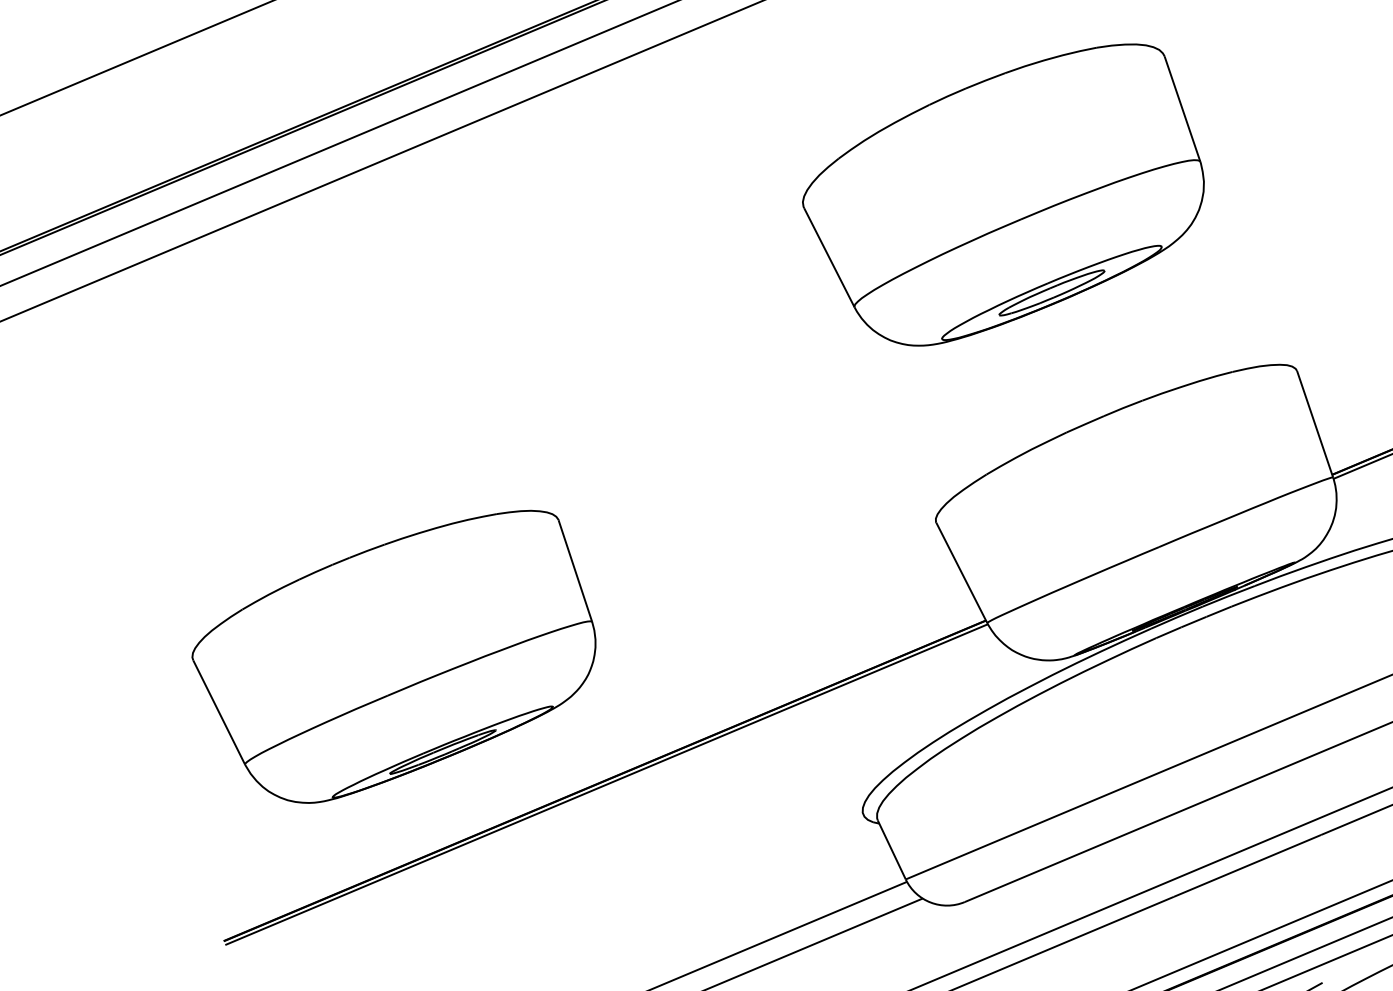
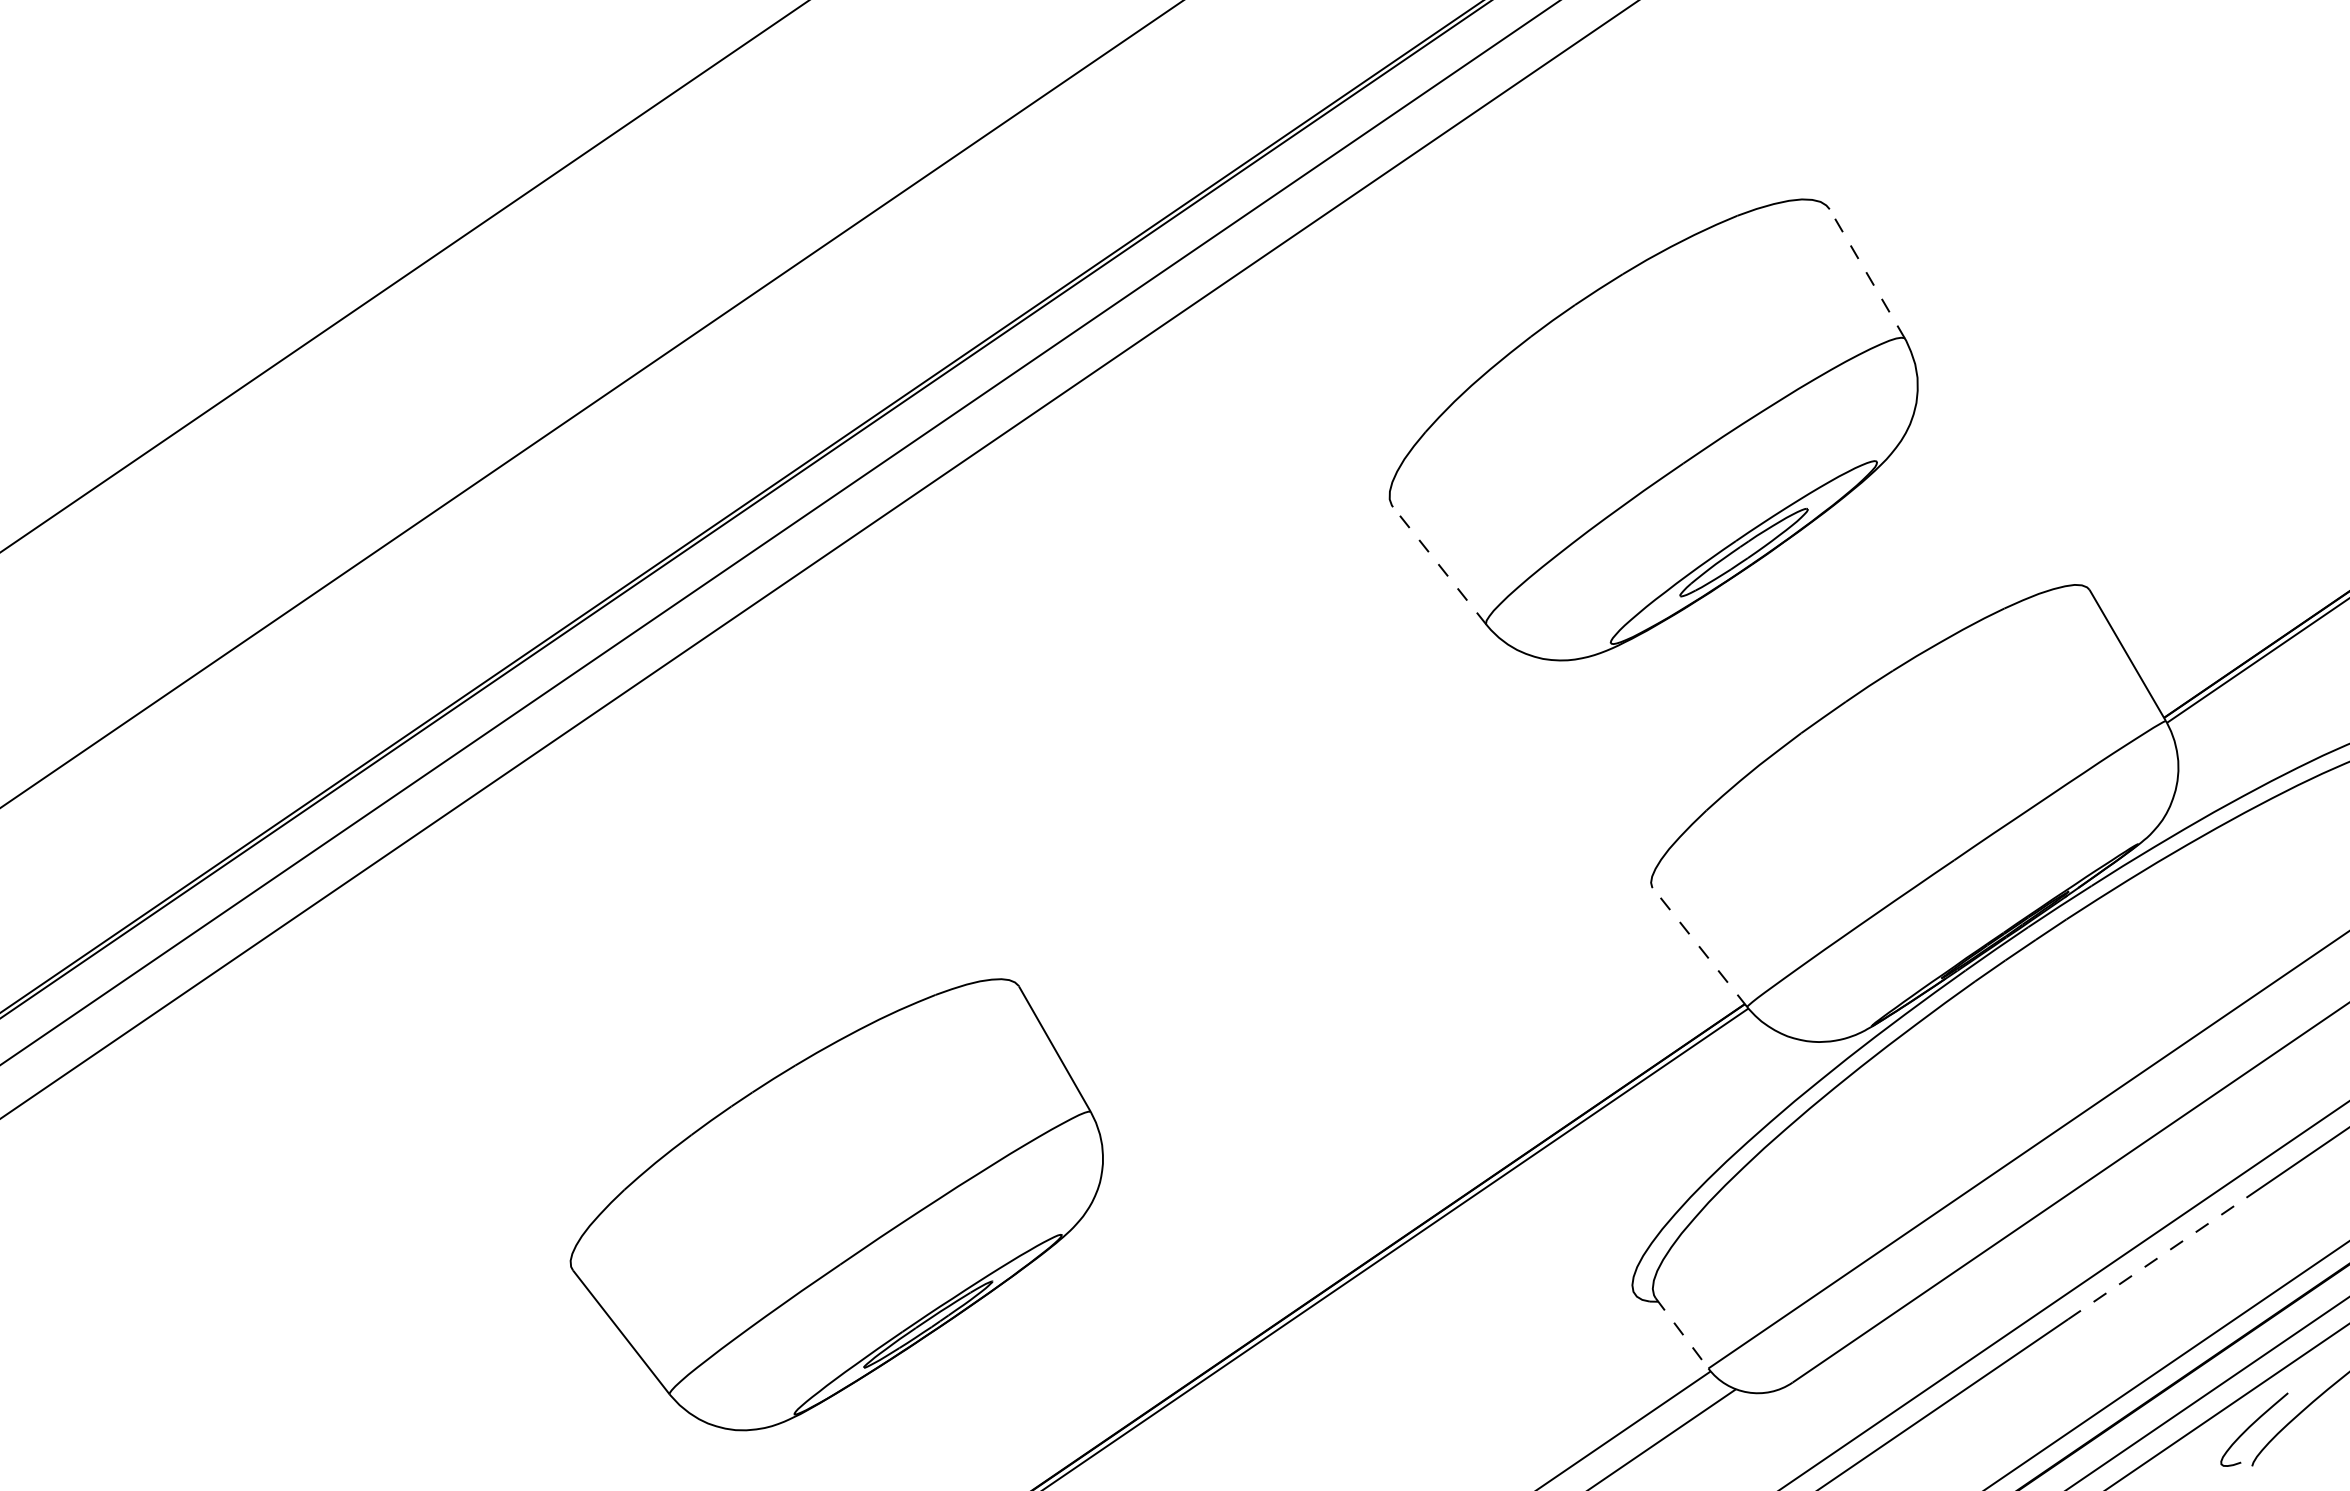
line: (1182, 108) -> (1867, 273), solid -> dashed
line: (829, 257) -> (1439, 565), solid -> dashed
line: (961, 572) -> (1699, 947), solid -> dashed
part: (394, 651) -> (836, 1204), moved
line: (892, 850) -> (1682, 1333), solid -> dashed
line: (1247, 865) -> (2157, 1258), solid -> dashed

